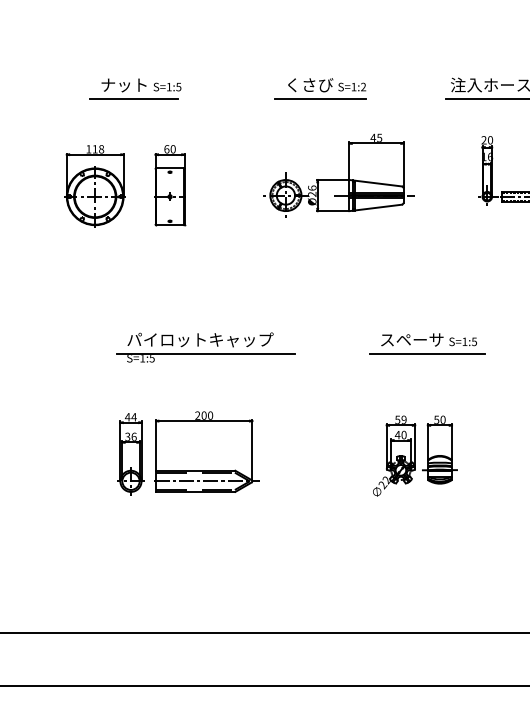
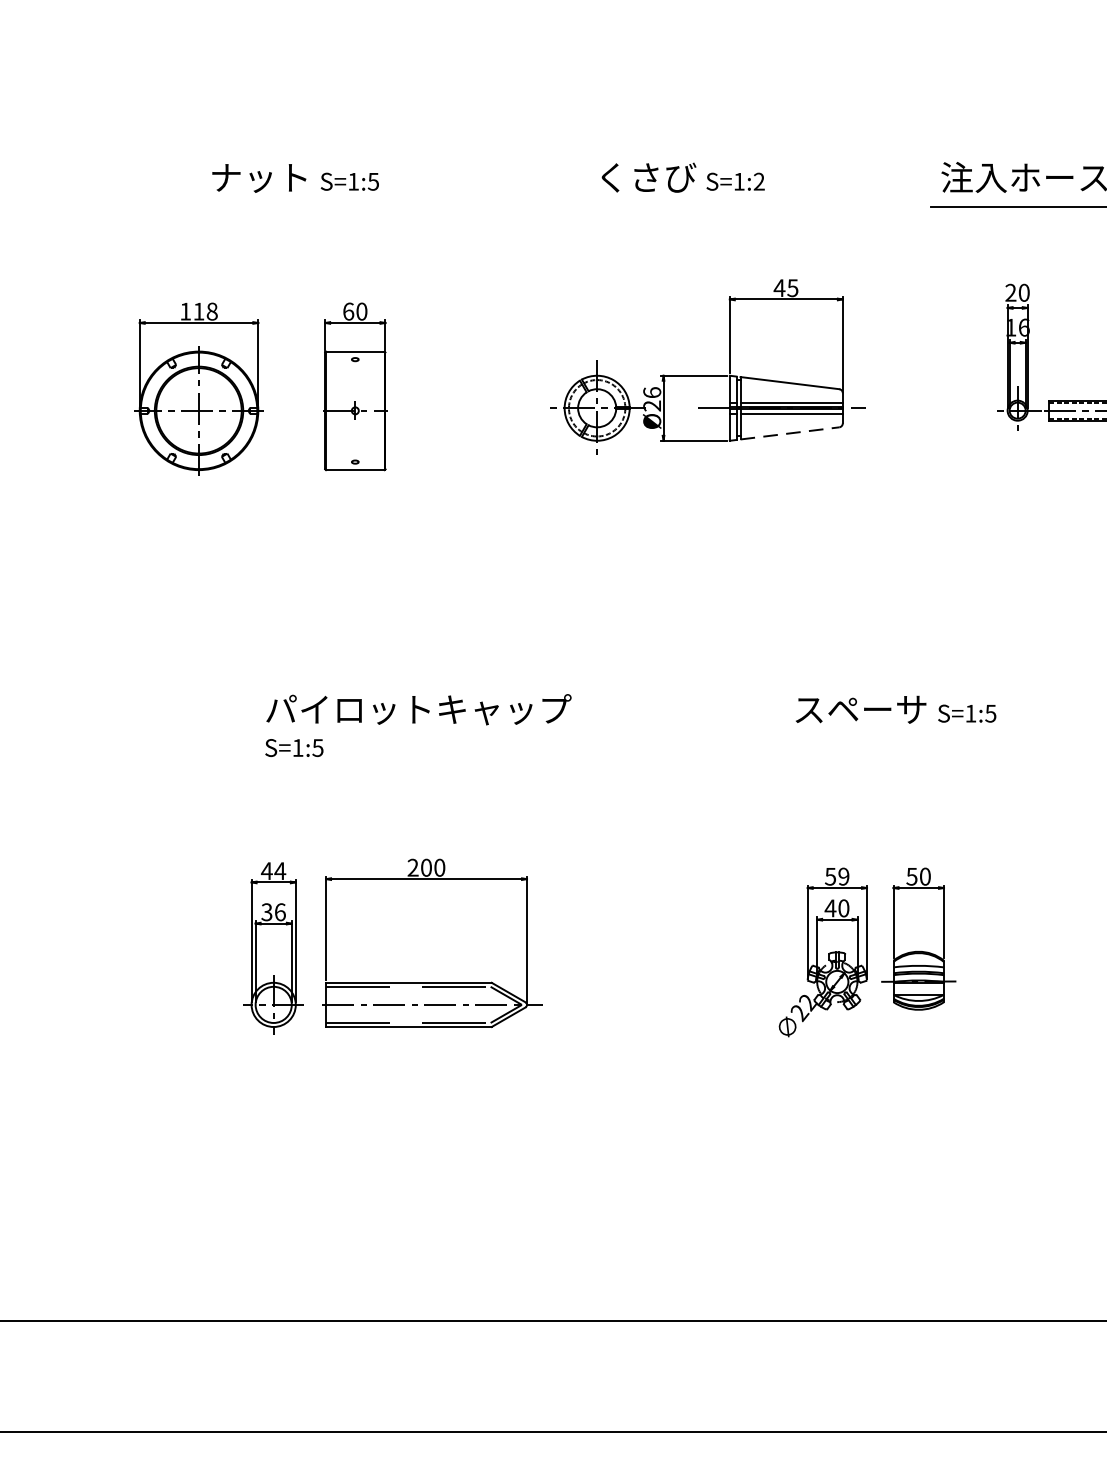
line: (133, 99) -> (278, 207), removed
line: (319, 99) -> (667, 207), removed
line: (378, 207) -> (790, 433), solid -> dashed
line: (205, 353) -> (429, 738), removed
line: (426, 353) -> (890, 738), removed

